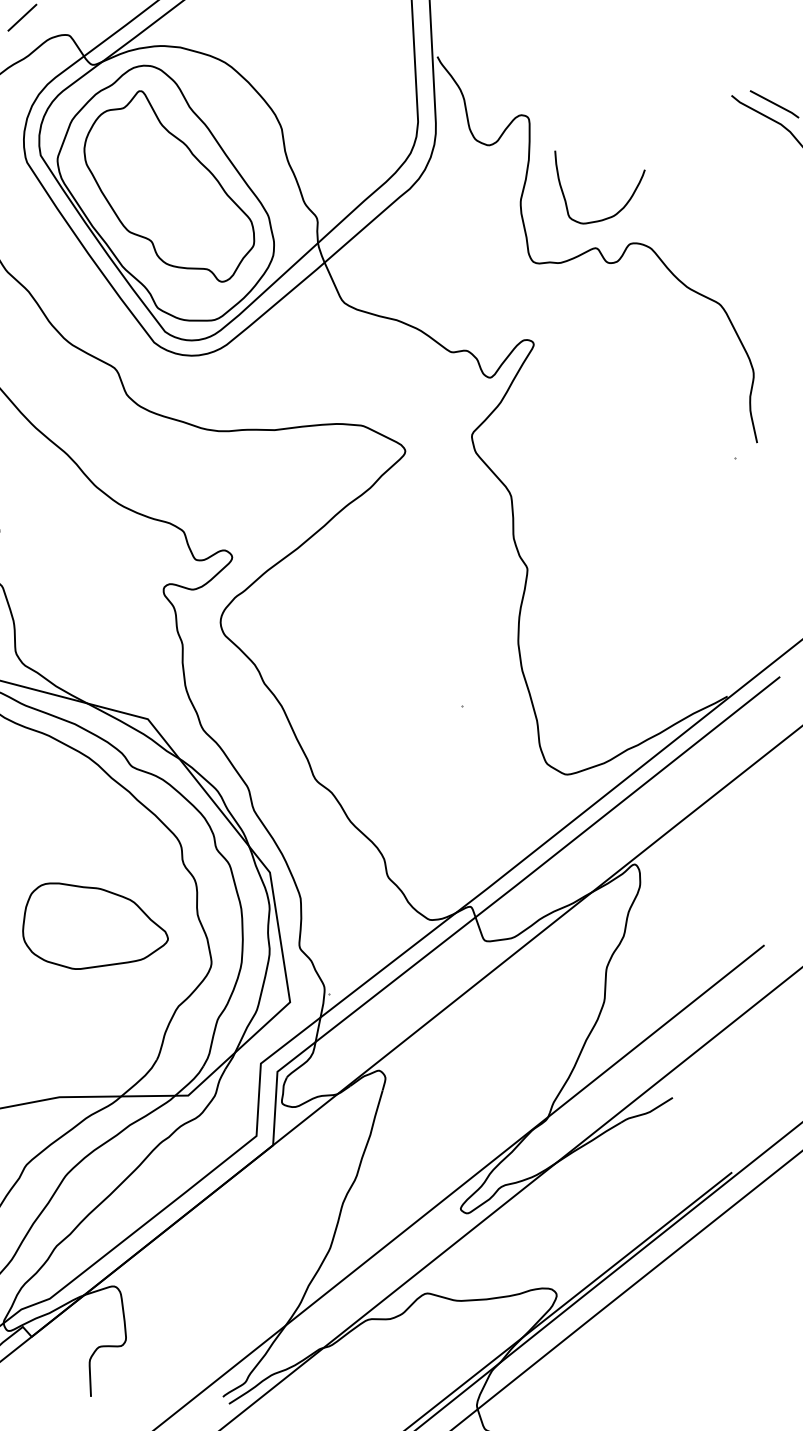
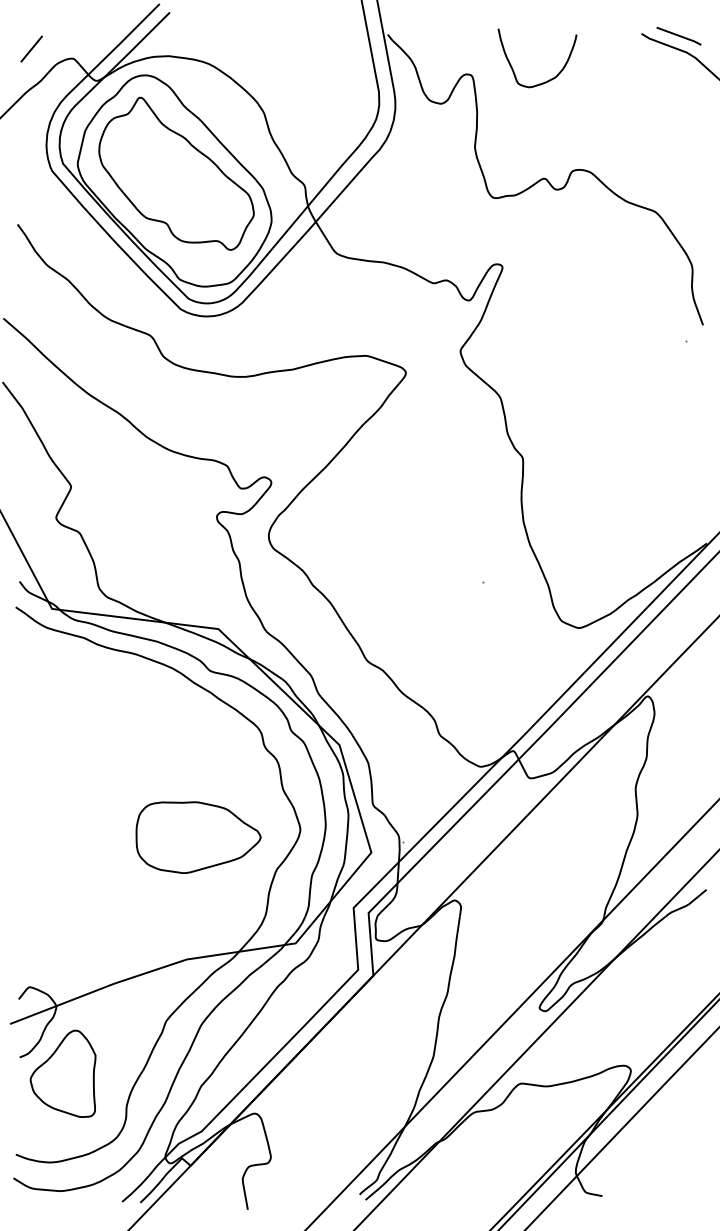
curve: (603, 218) -> (547, 80), moved
part: (95, 929) -> (198, 837), moved

